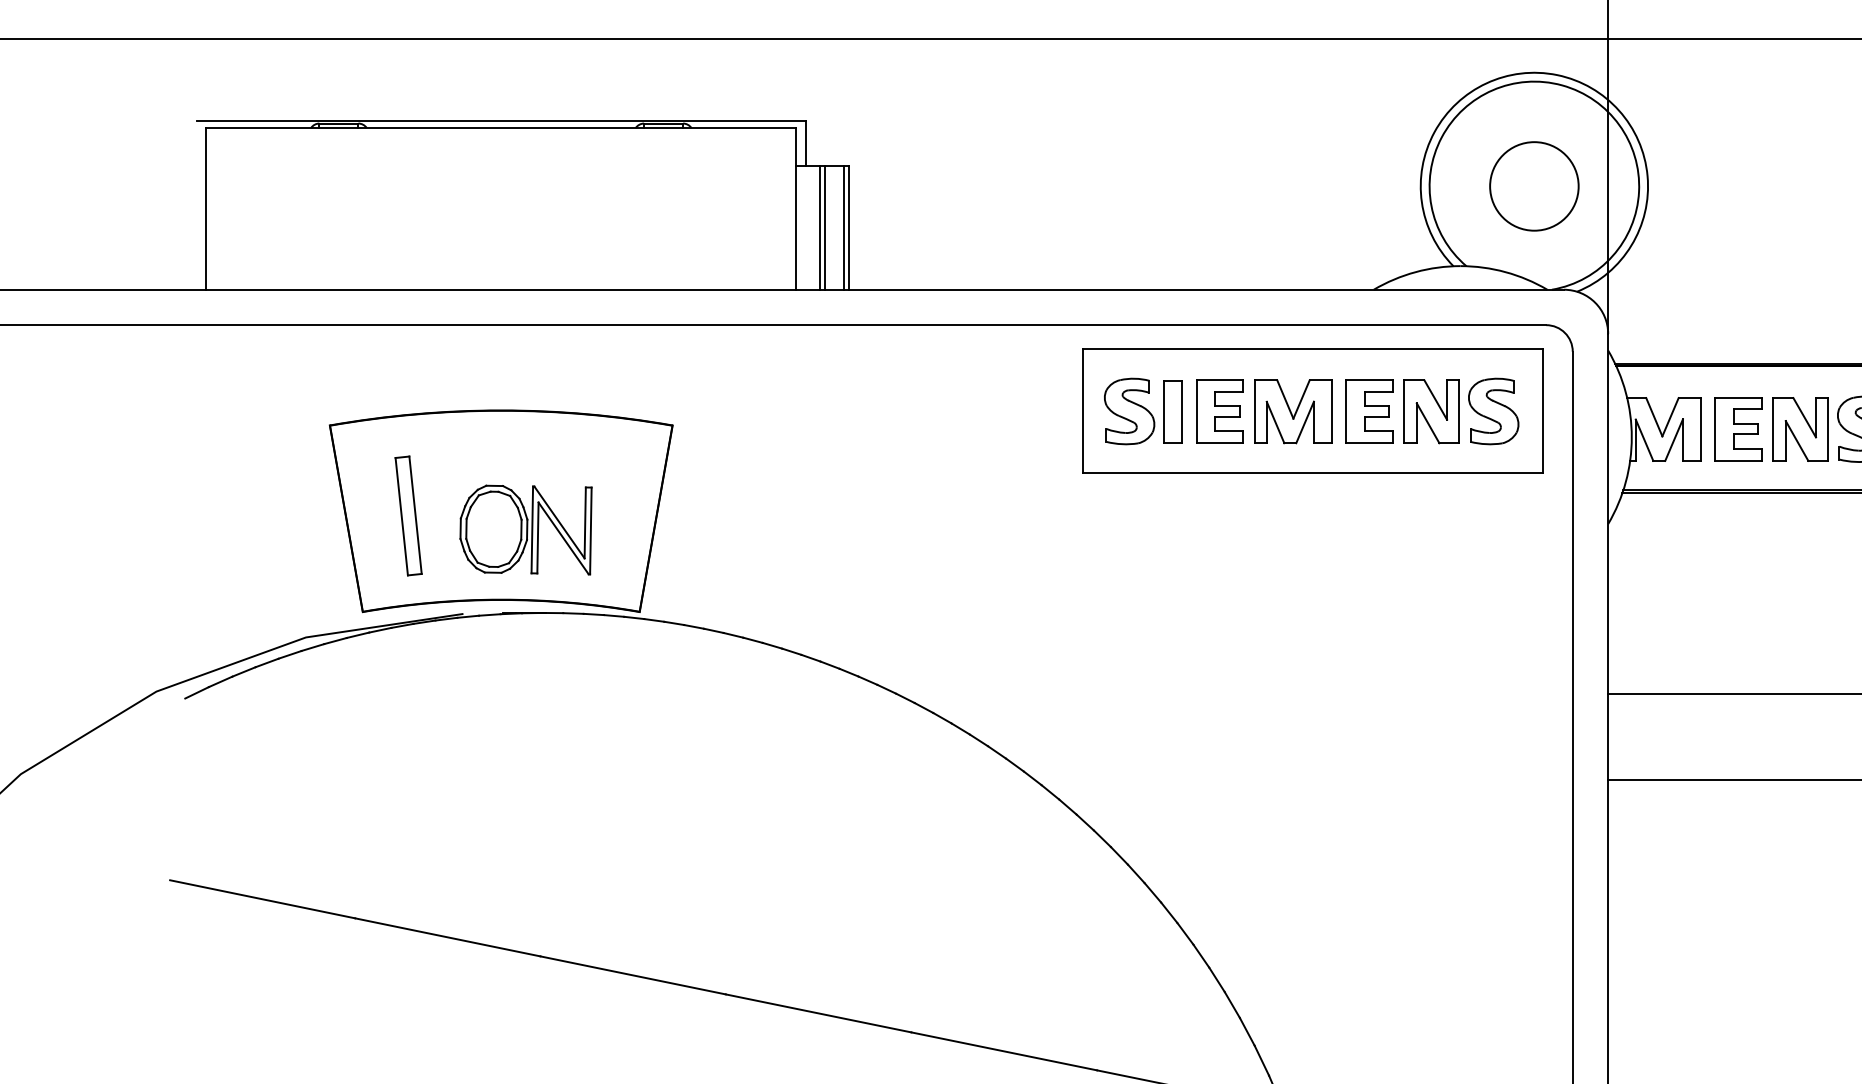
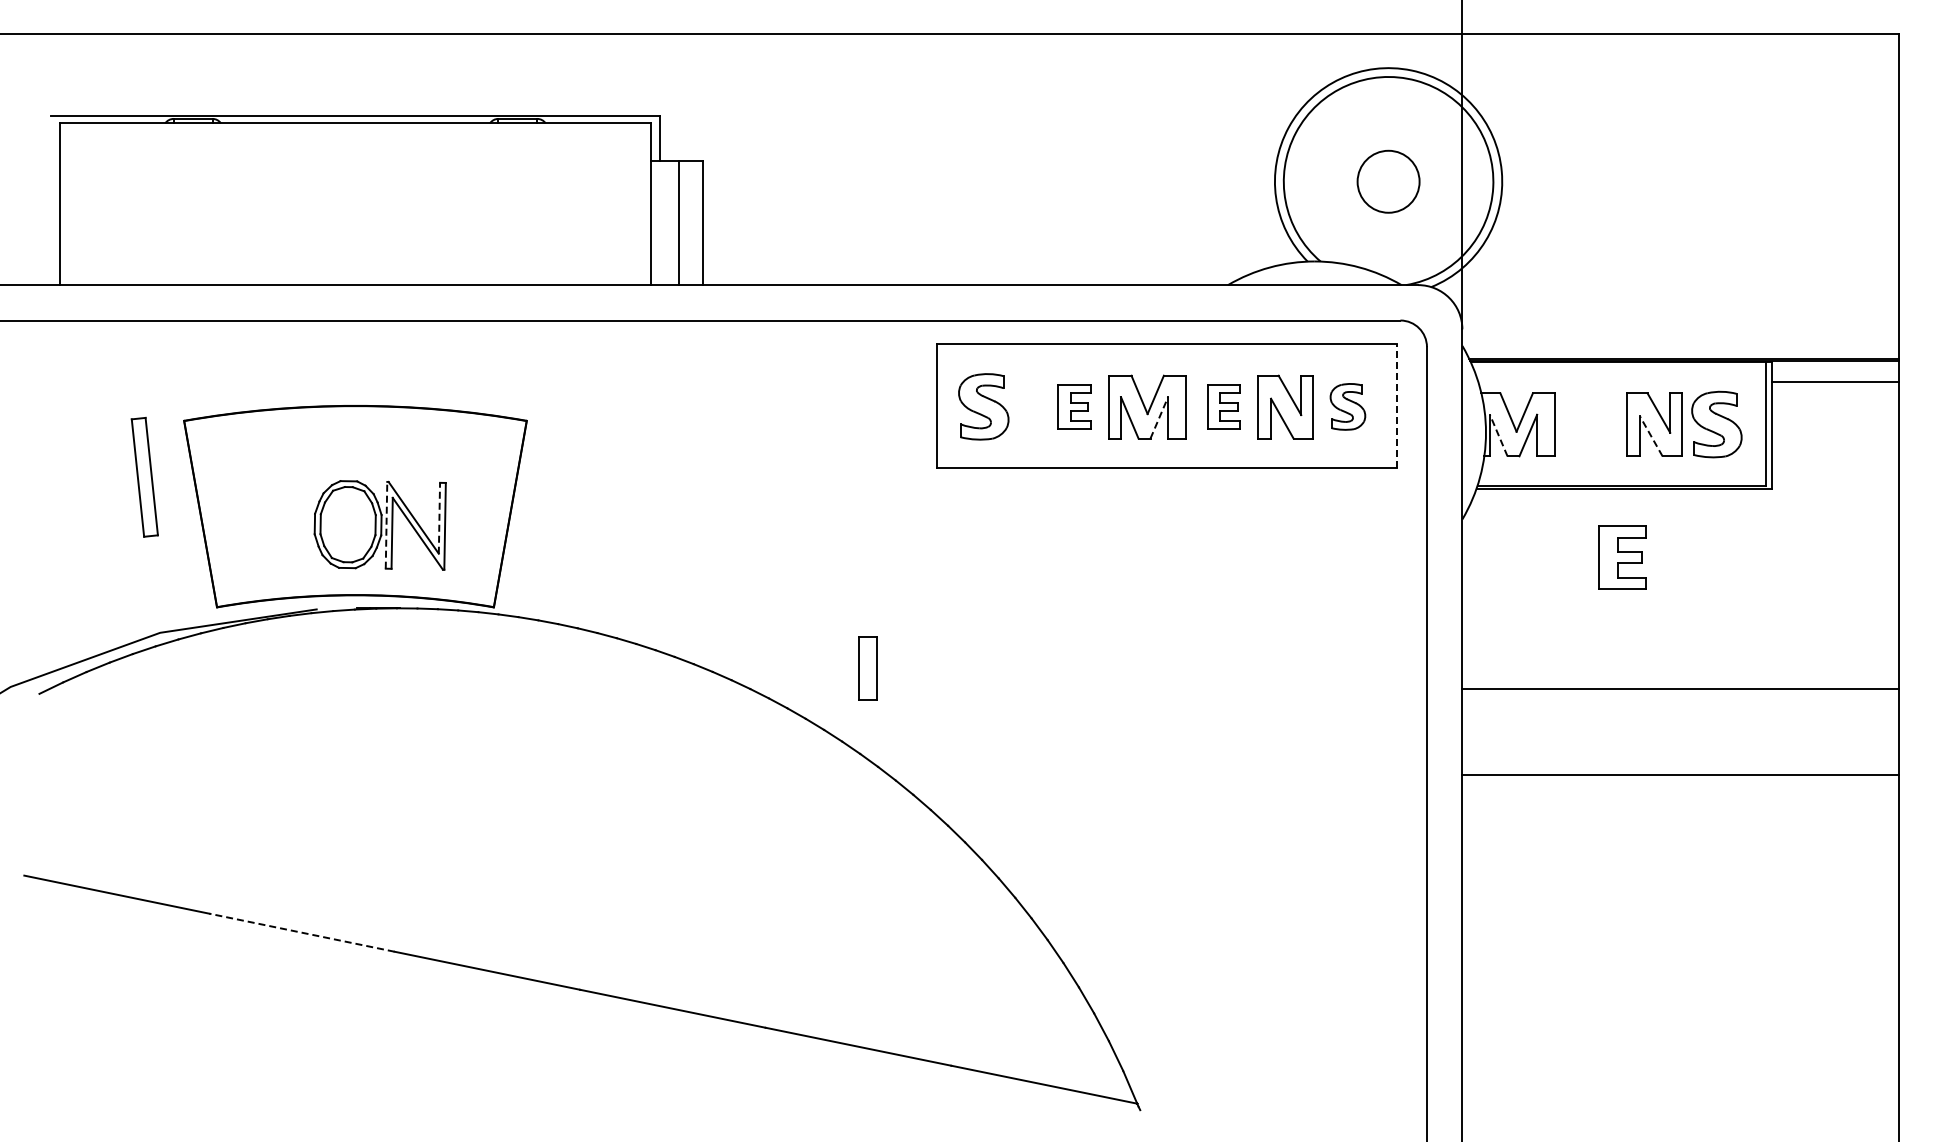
circle: (1534, 186) -> (1388, 181), size x0.7
line: (819, 228) -> (673, 223), removed
line: (843, 228) -> (697, 223), removed
part: (1493, 411) -> (1347, 406), size x0.7
line: (1543, 411) -> (1397, 406), solid -> dashed
part: (1172, 412) -> (867, 668), moved
part: (1220, 412) -> (1074, 407), size x0.7
part: (1369, 412) -> (1223, 407), size x0.7
line: (1305, 422) -> (1159, 417), solid -> dashed
part: (1738, 429) -> (1622, 557), moved
line: (1644, 440) -> (1498, 435), solid -> dashed
line: (1797, 441) -> (1651, 436), solid -> dashed
part: (408, 516) -> (144, 477), moved
line: (585, 522) -> (439, 517), solid -> dashed
line: (532, 529) -> (386, 524), solid -> dashed
line: (448, 937) -> (302, 932), solid -> dashed

